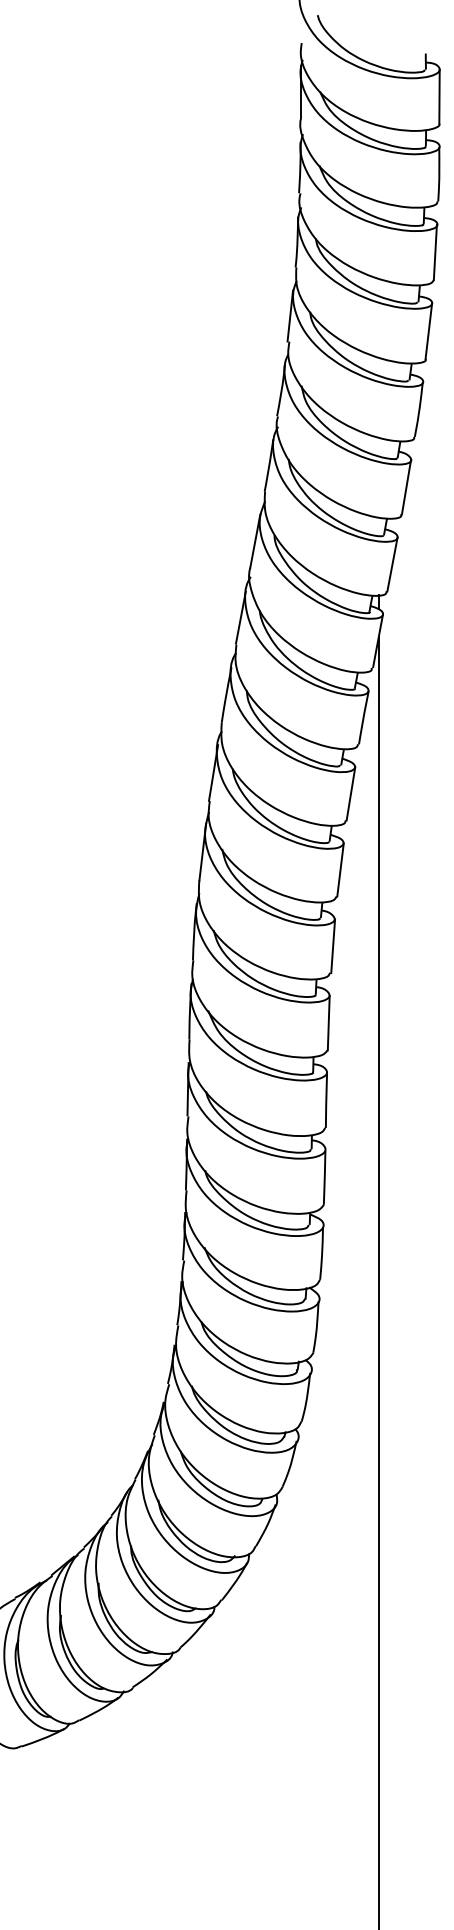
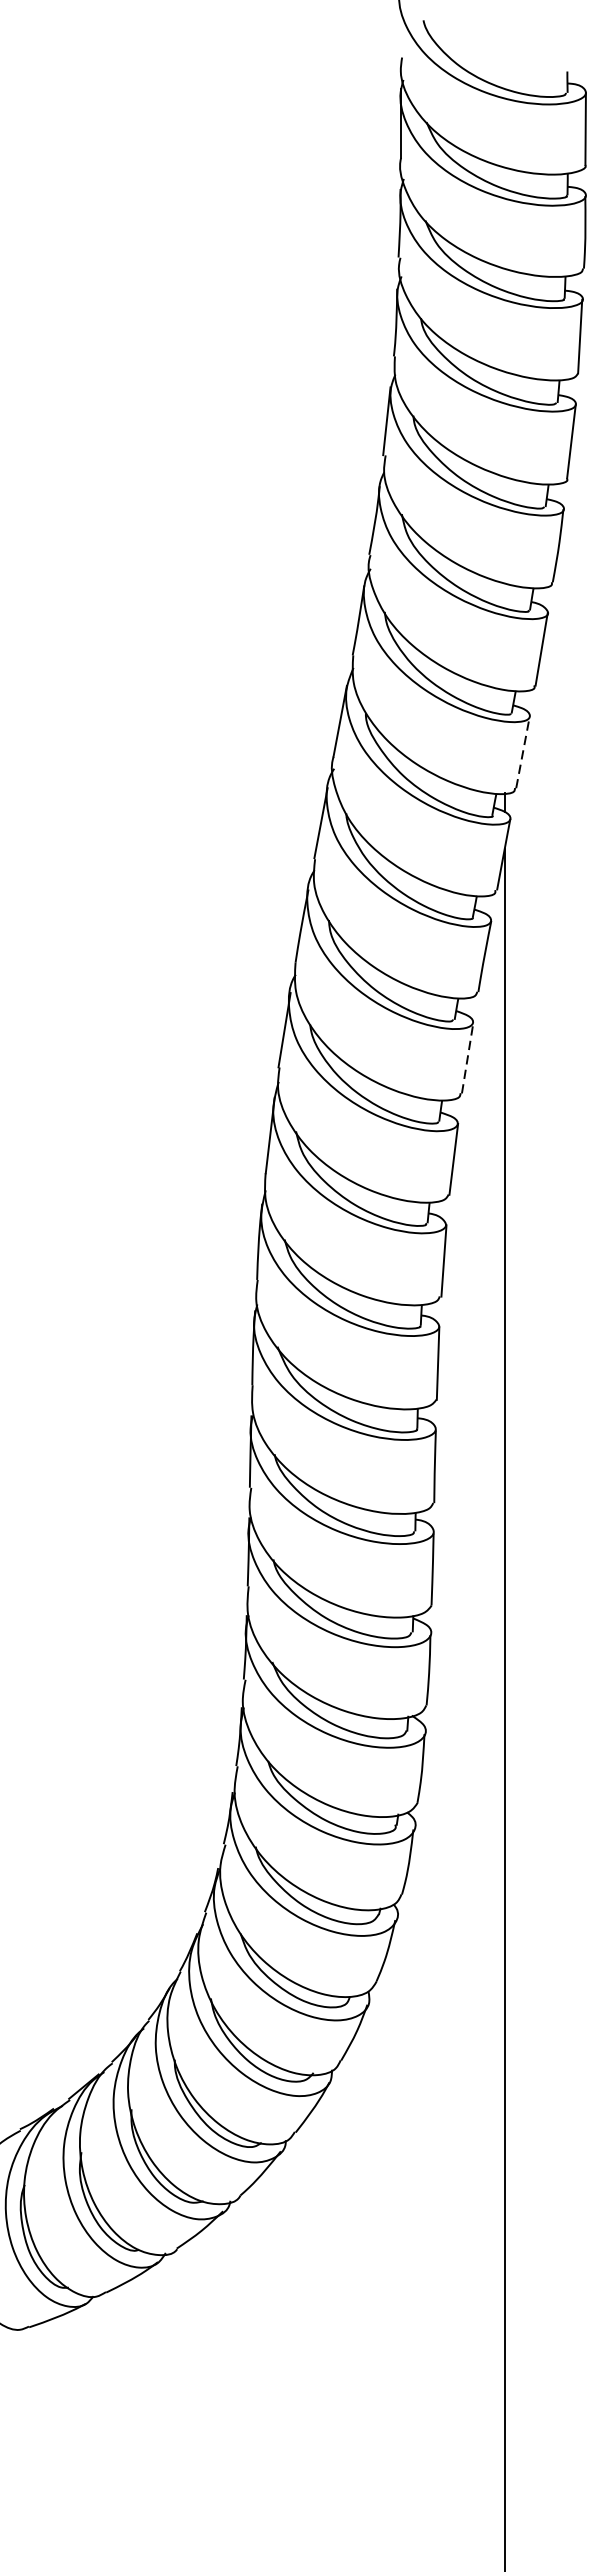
line: (392, 563) -> (523, 751), solid -> dashed
line: (350, 793) -> (467, 1057), solid -> dashed

